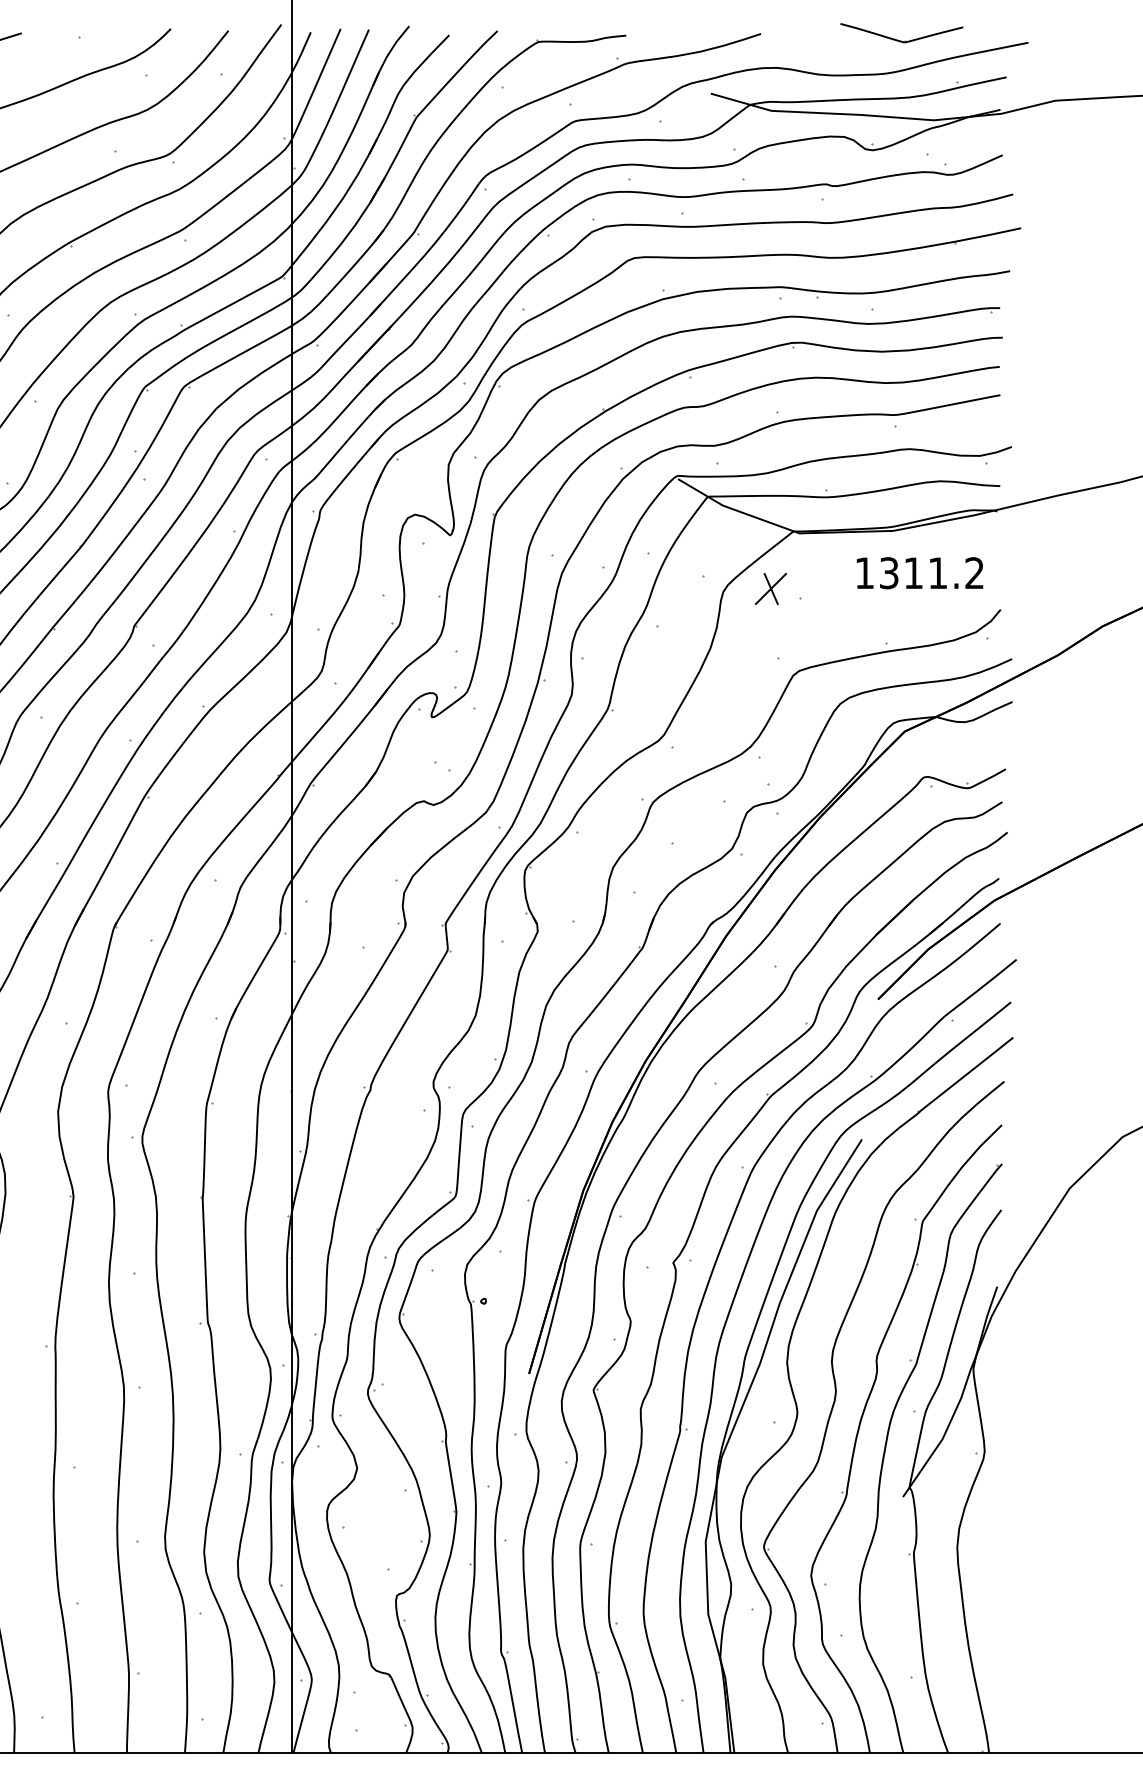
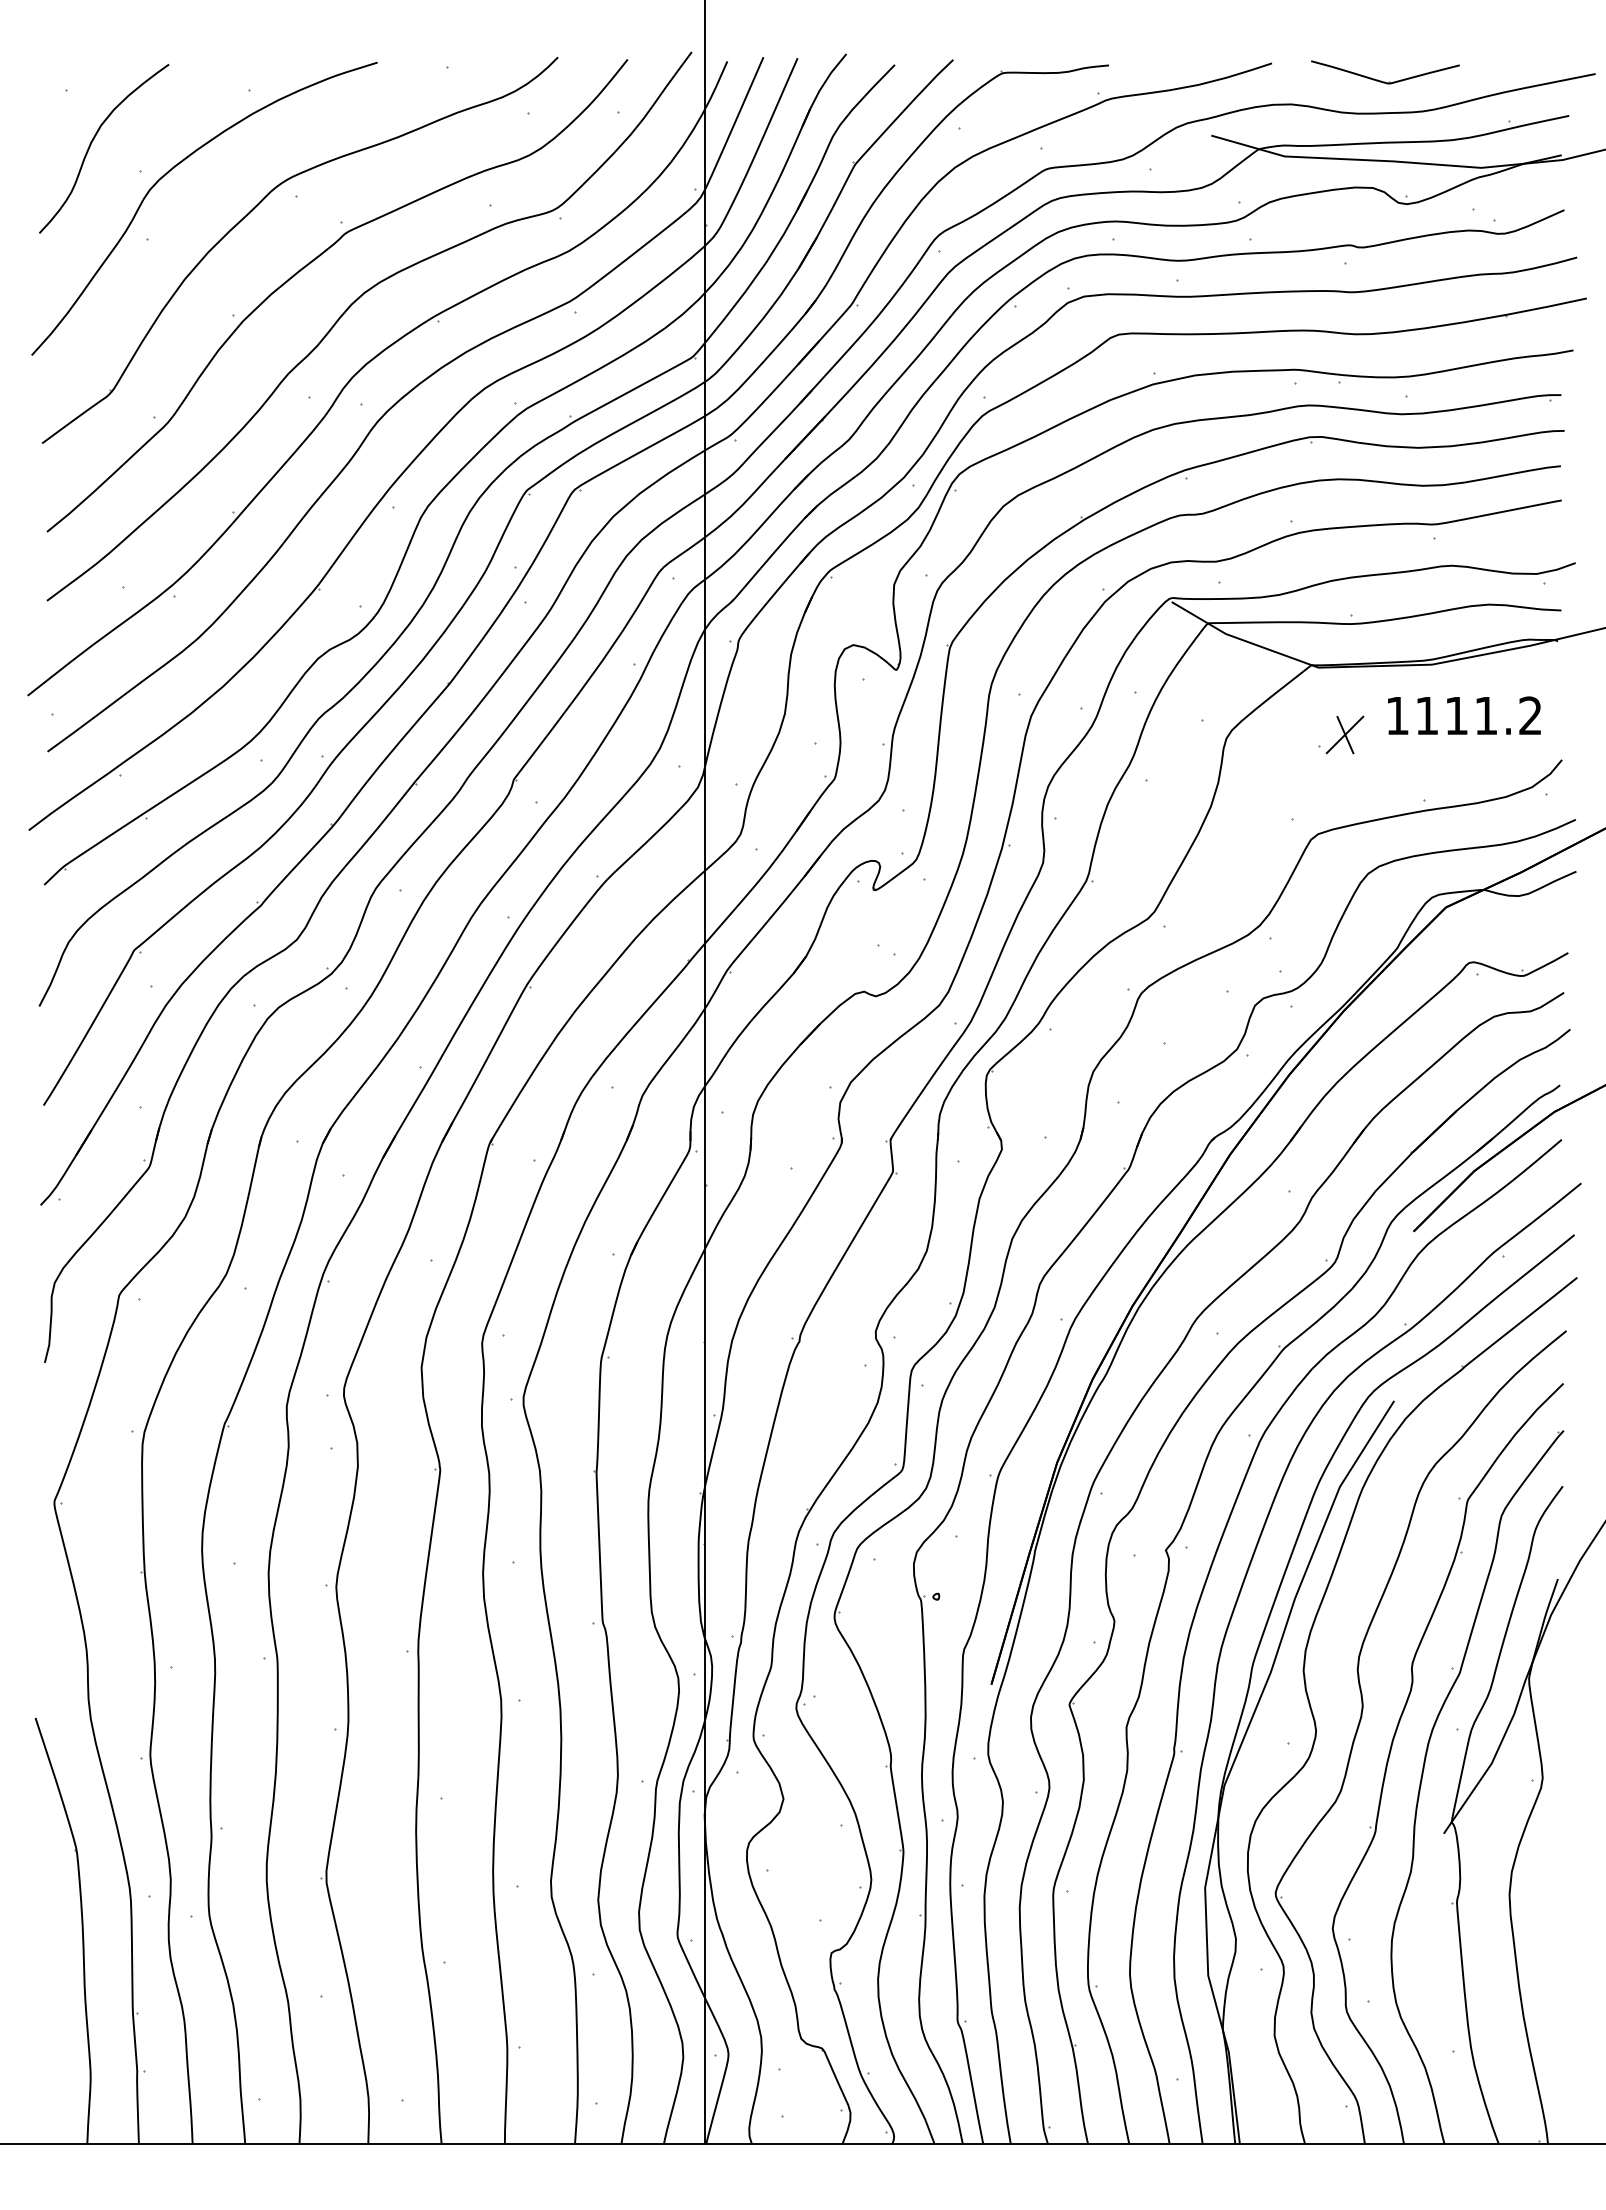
part: (898, 39) -> (1381, 80), moved
text: (889, 572) -> (1427, 715), 1311.2 -> 1111.2
part: (770, 588) -> (1344, 734), moved

